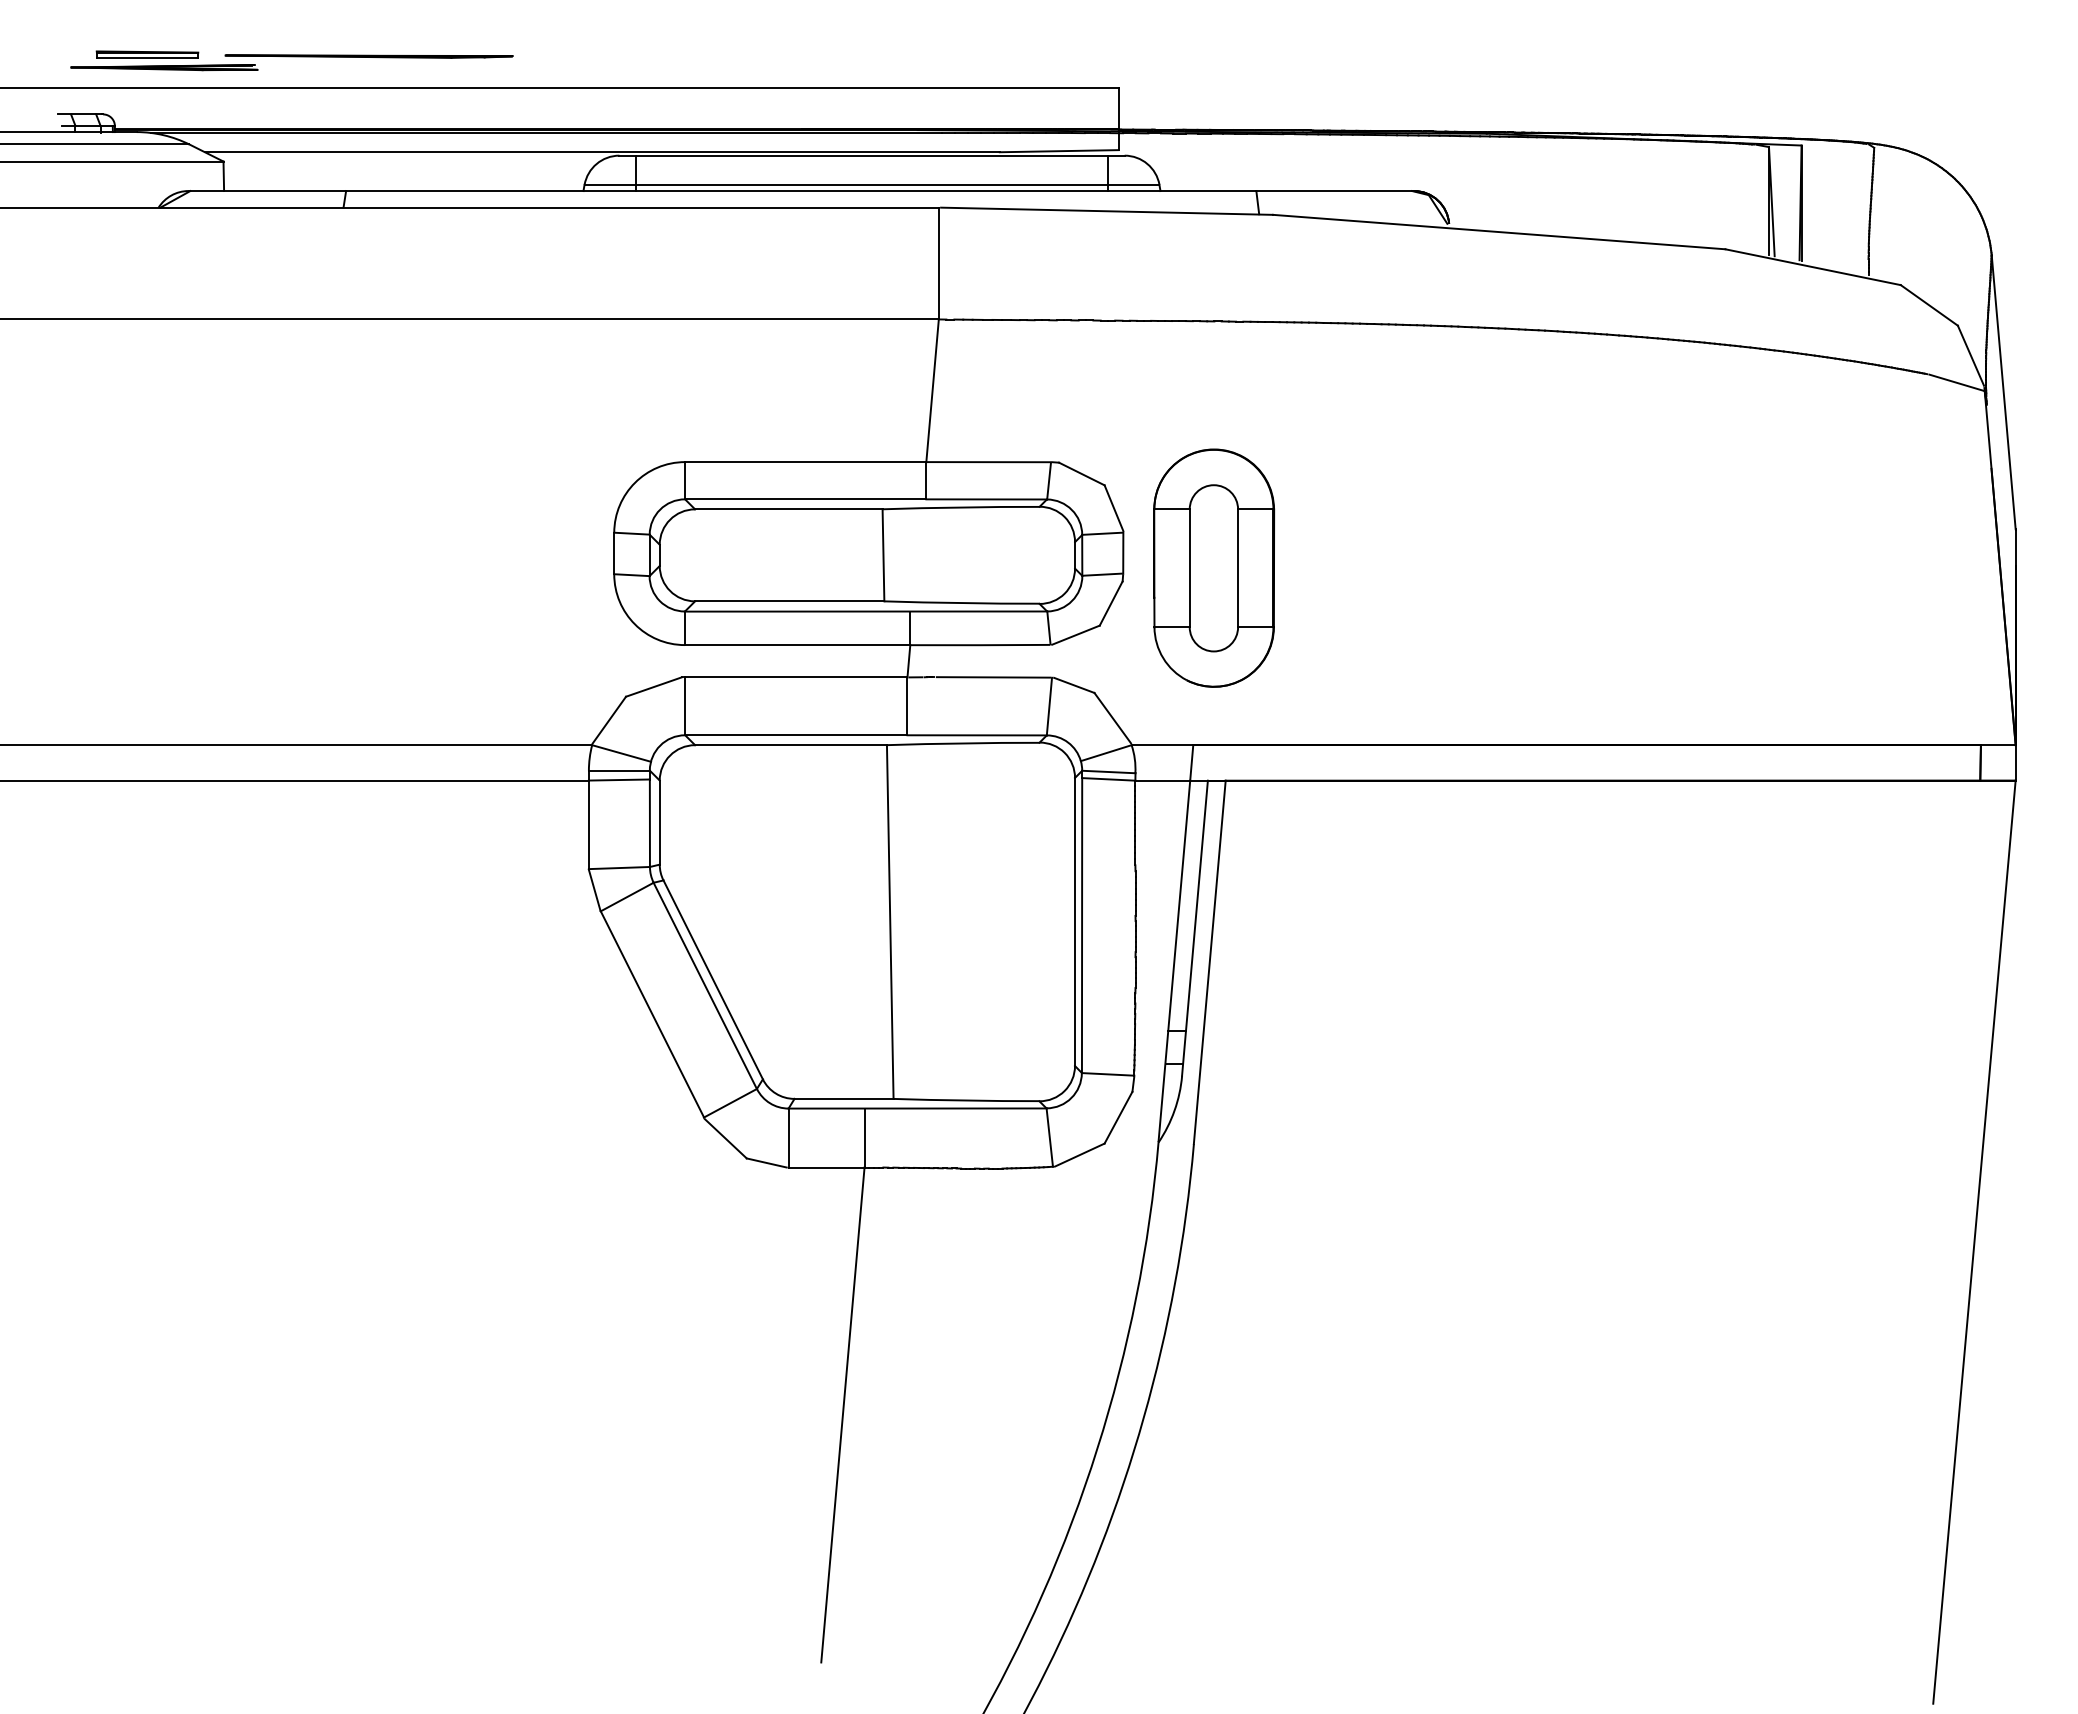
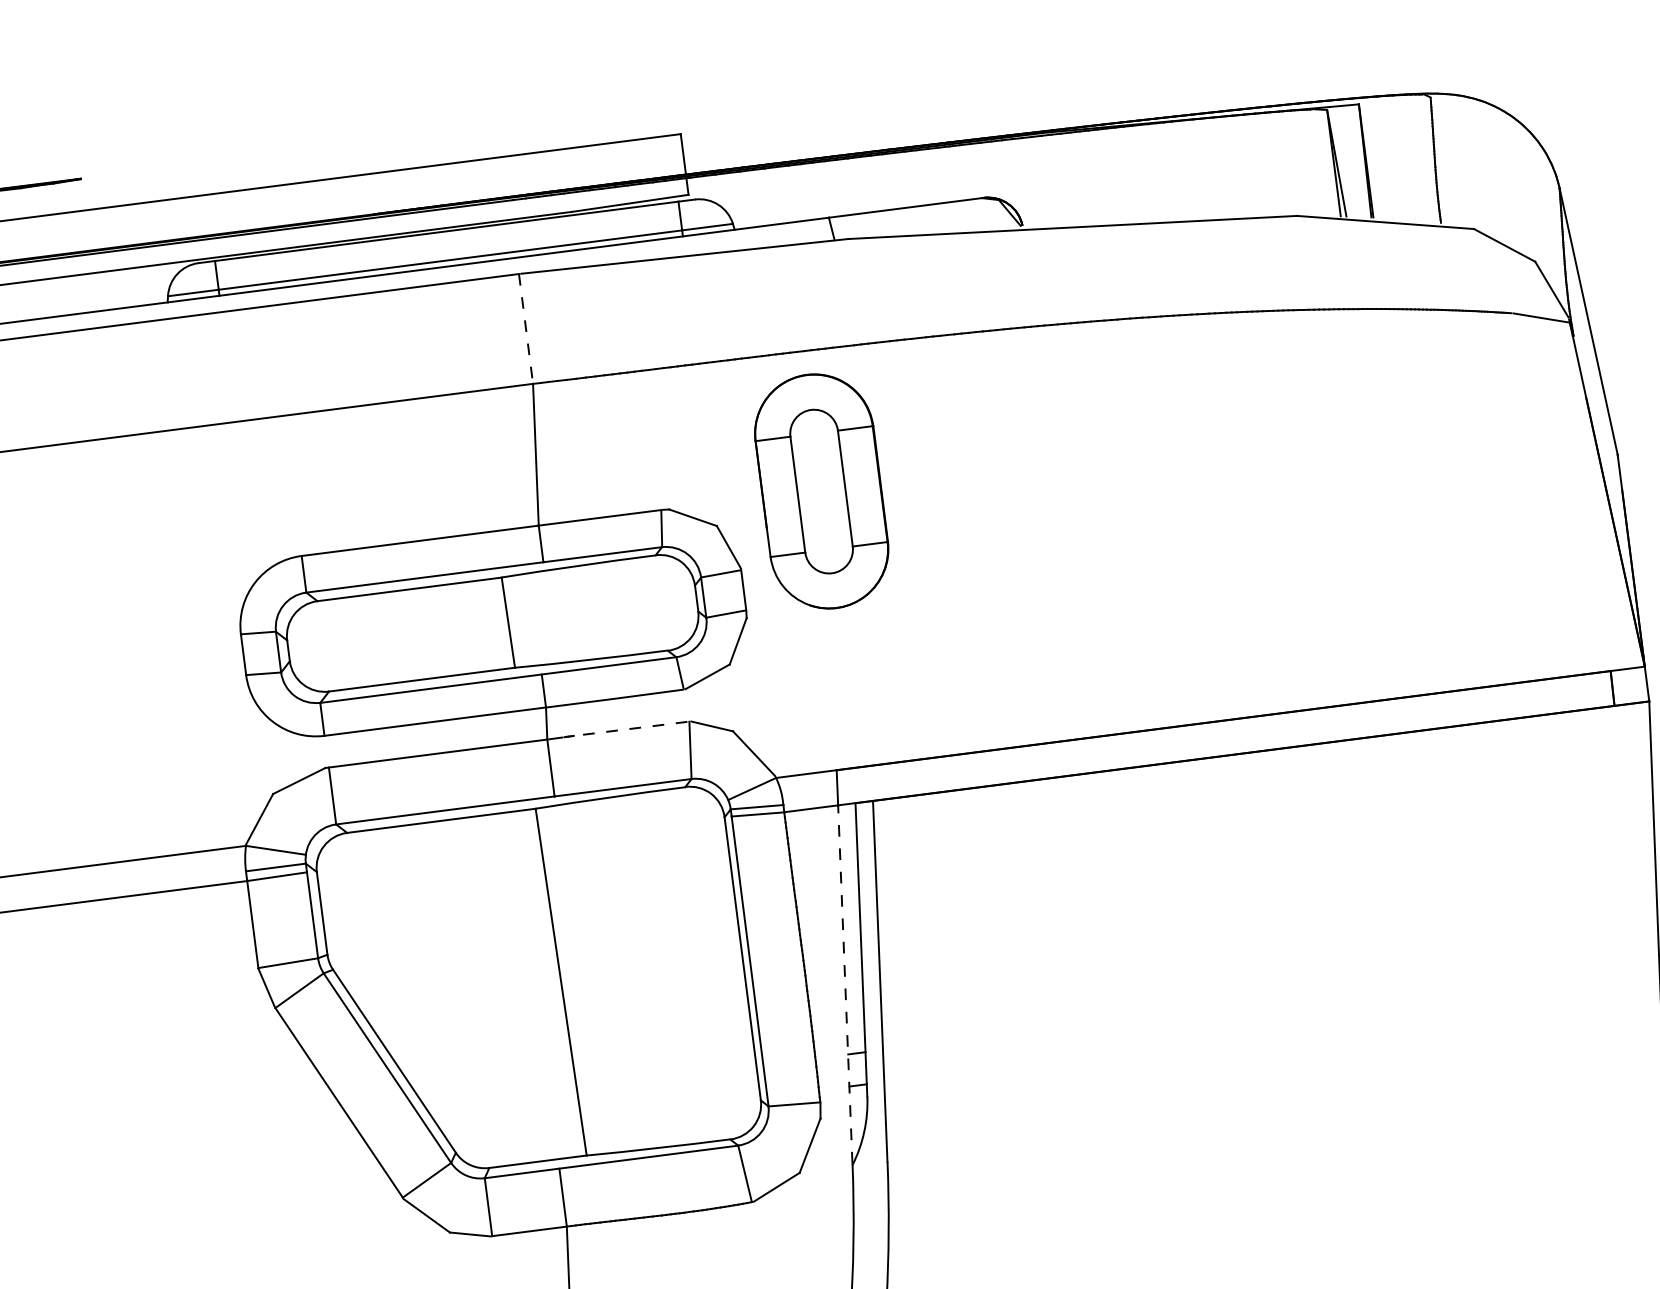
line: (938, 263) -> (525, 328), solid -> dashed
part: (1214, 567) -> (822, 490), moved
line: (993, 677) -> (631, 728), solid -> dashed
line: (1174, 960) -> (845, 984), solid -> dashed

